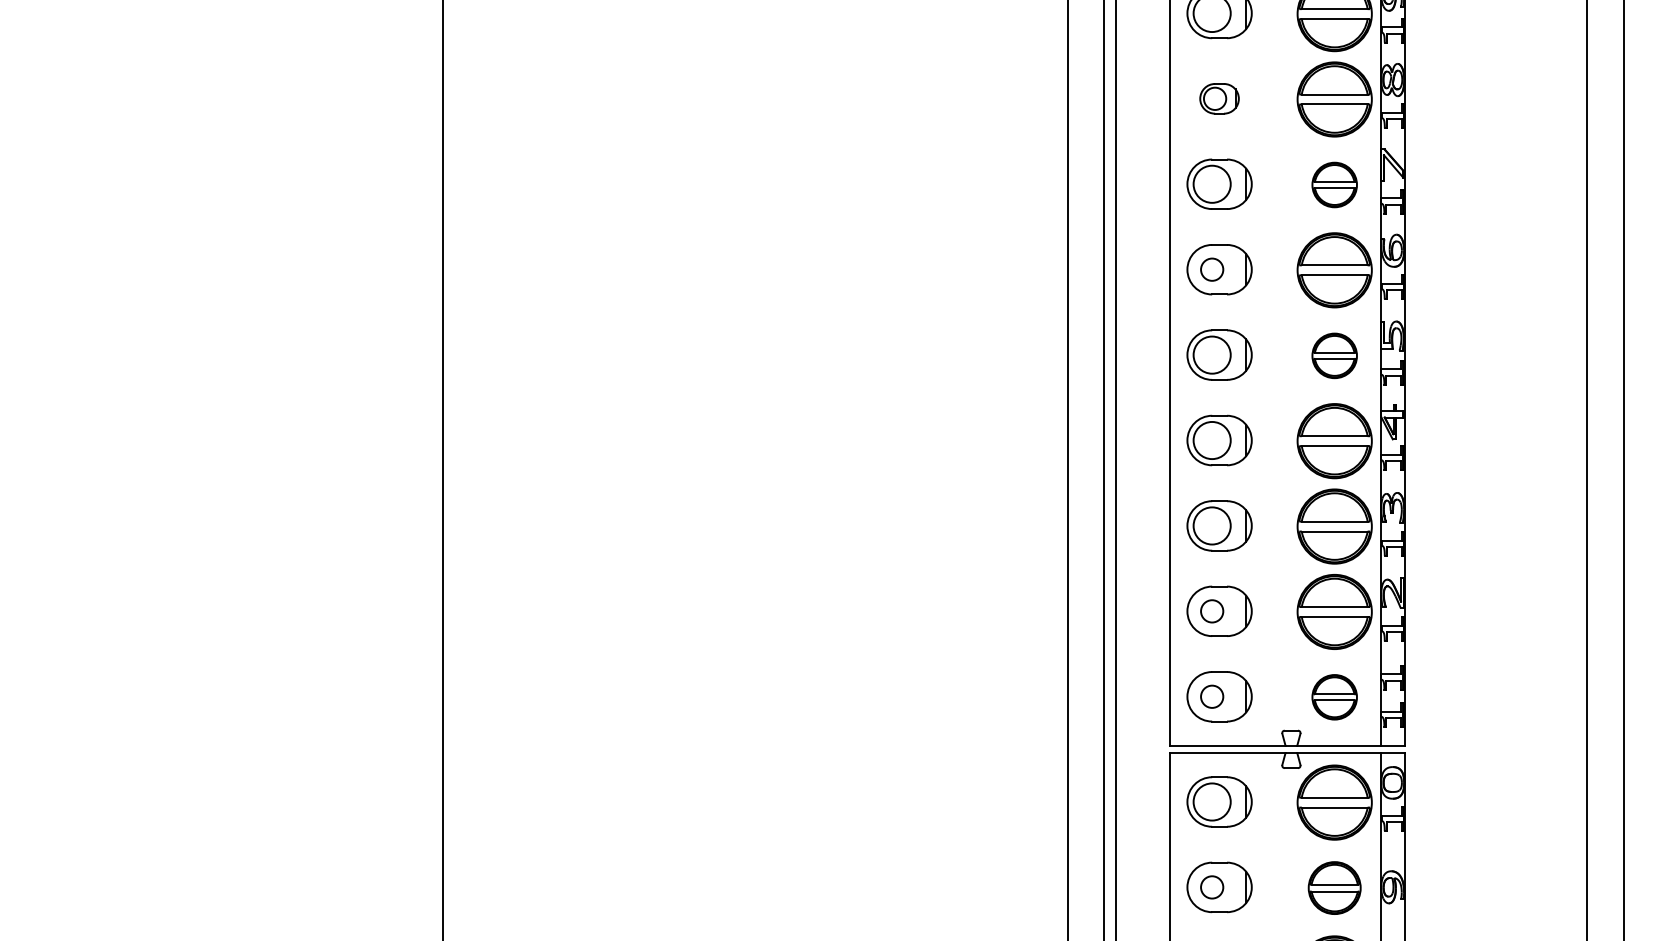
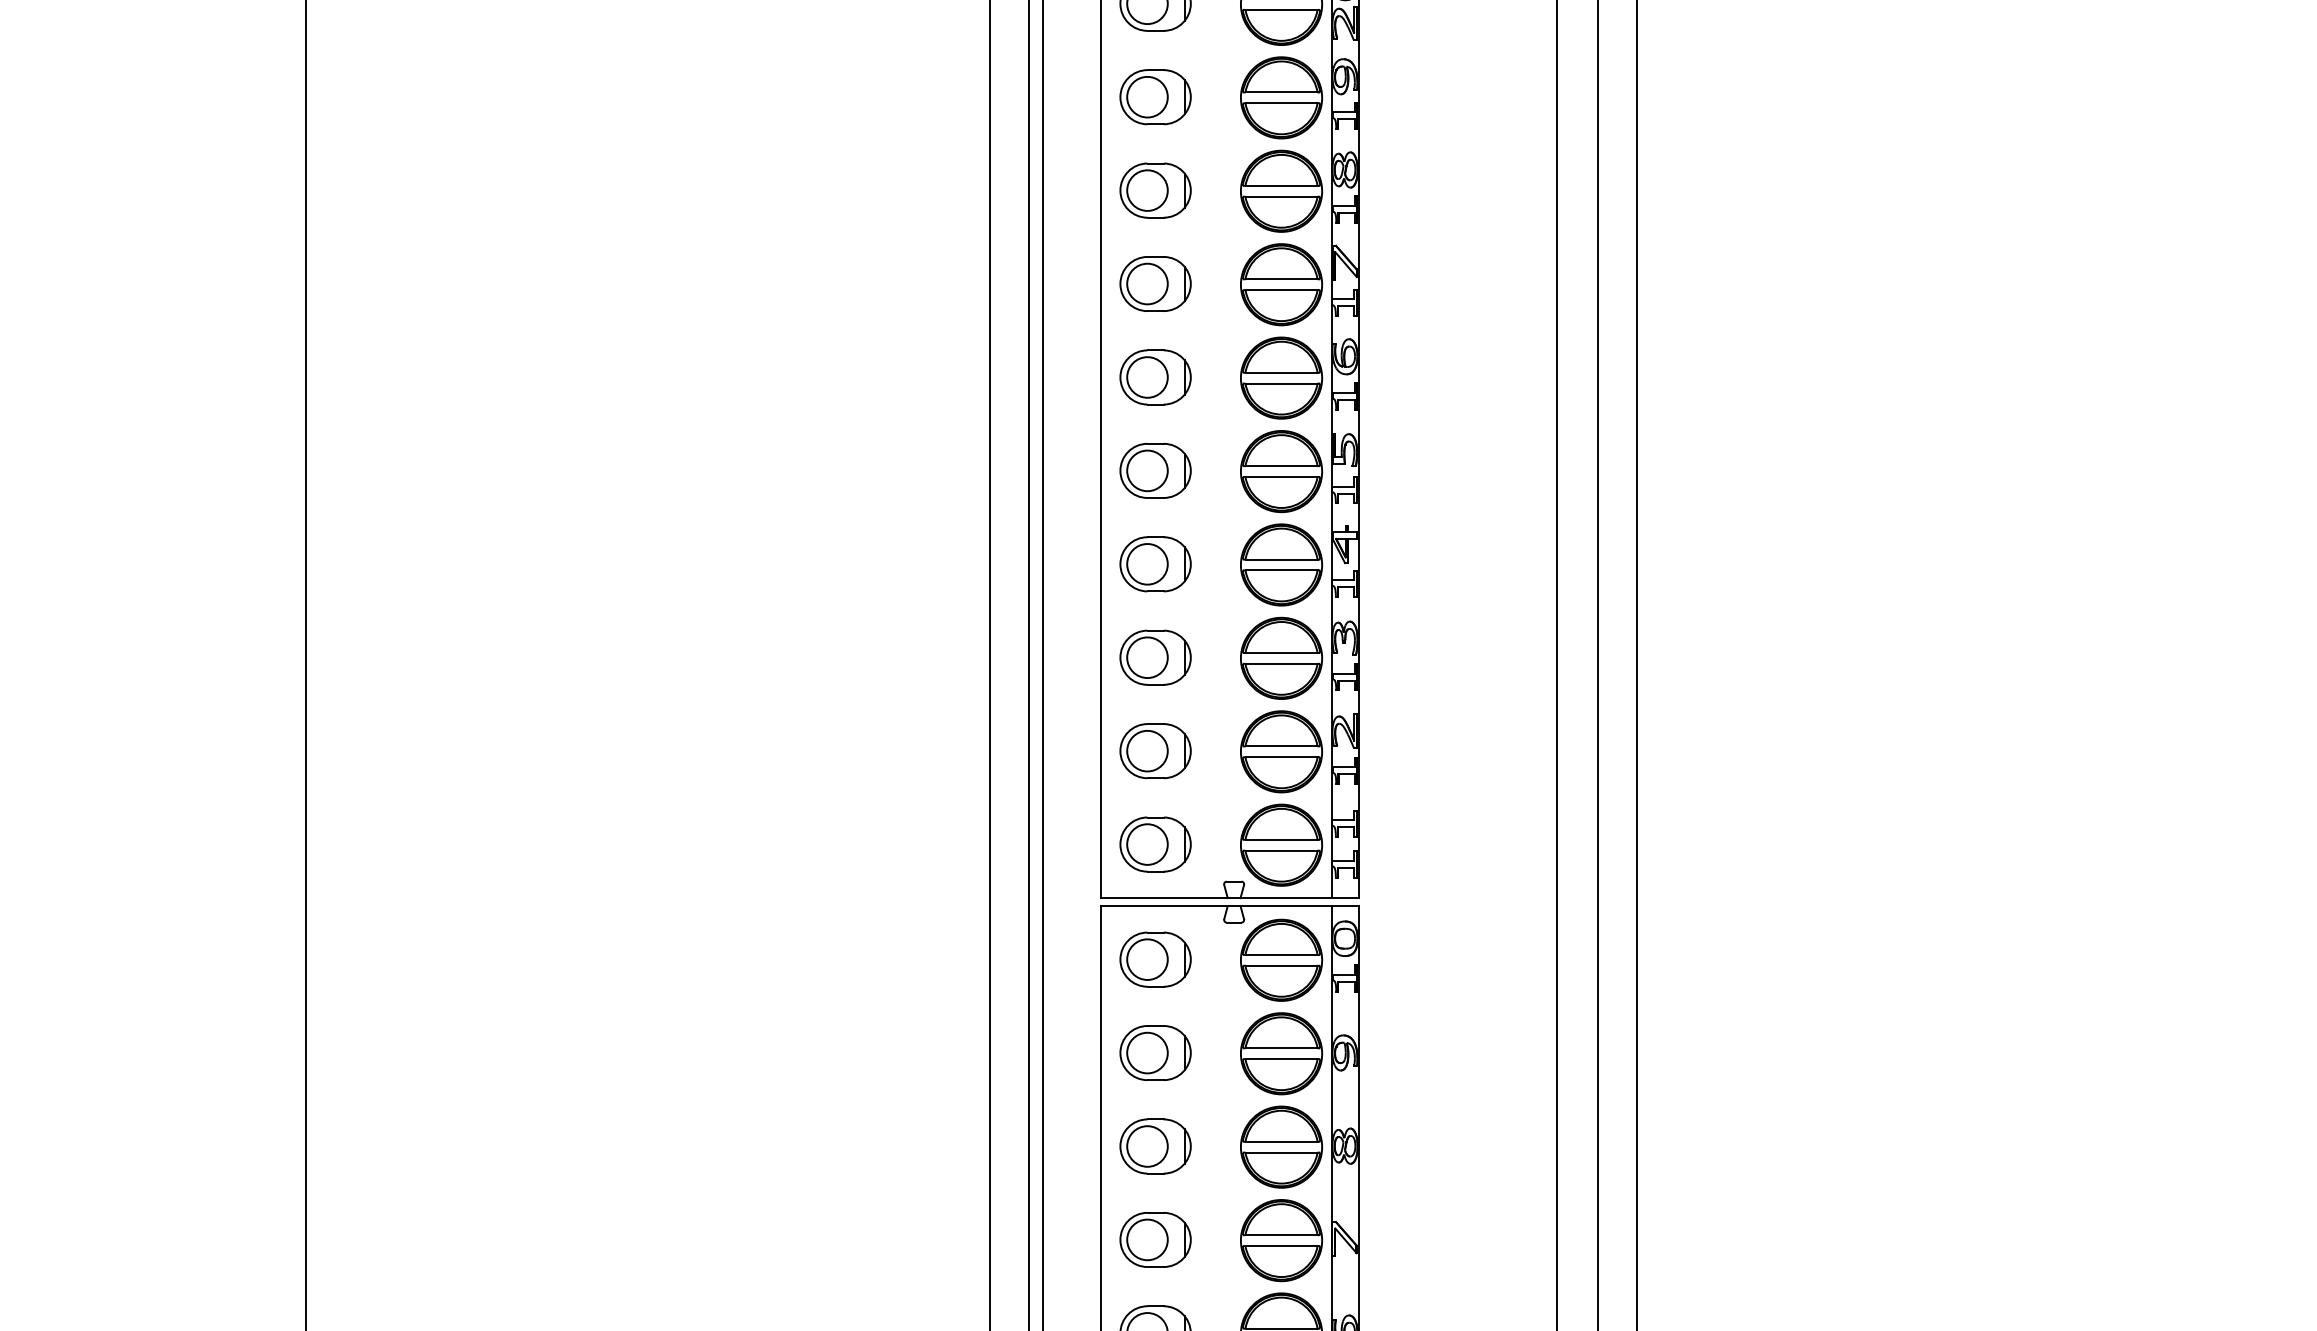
part: (1219, 98) -> (1155, 190), size x1.67
part: (1334, 184) -> (1281, 284), size x1.67
circle: (1212, 269) -> (1147, 377), size x1.67
part: (1334, 355) -> (1281, 471), size x1.67
circle: (1212, 610) -> (1147, 750), size x1.67
circle: (1212, 696) -> (1147, 844), size x1.67
part: (1334, 696) -> (1281, 844), size x1.67
circle: (1212, 886) -> (1147, 1052), size x1.67
part: (1334, 887) -> (1281, 1053), size x1.43

